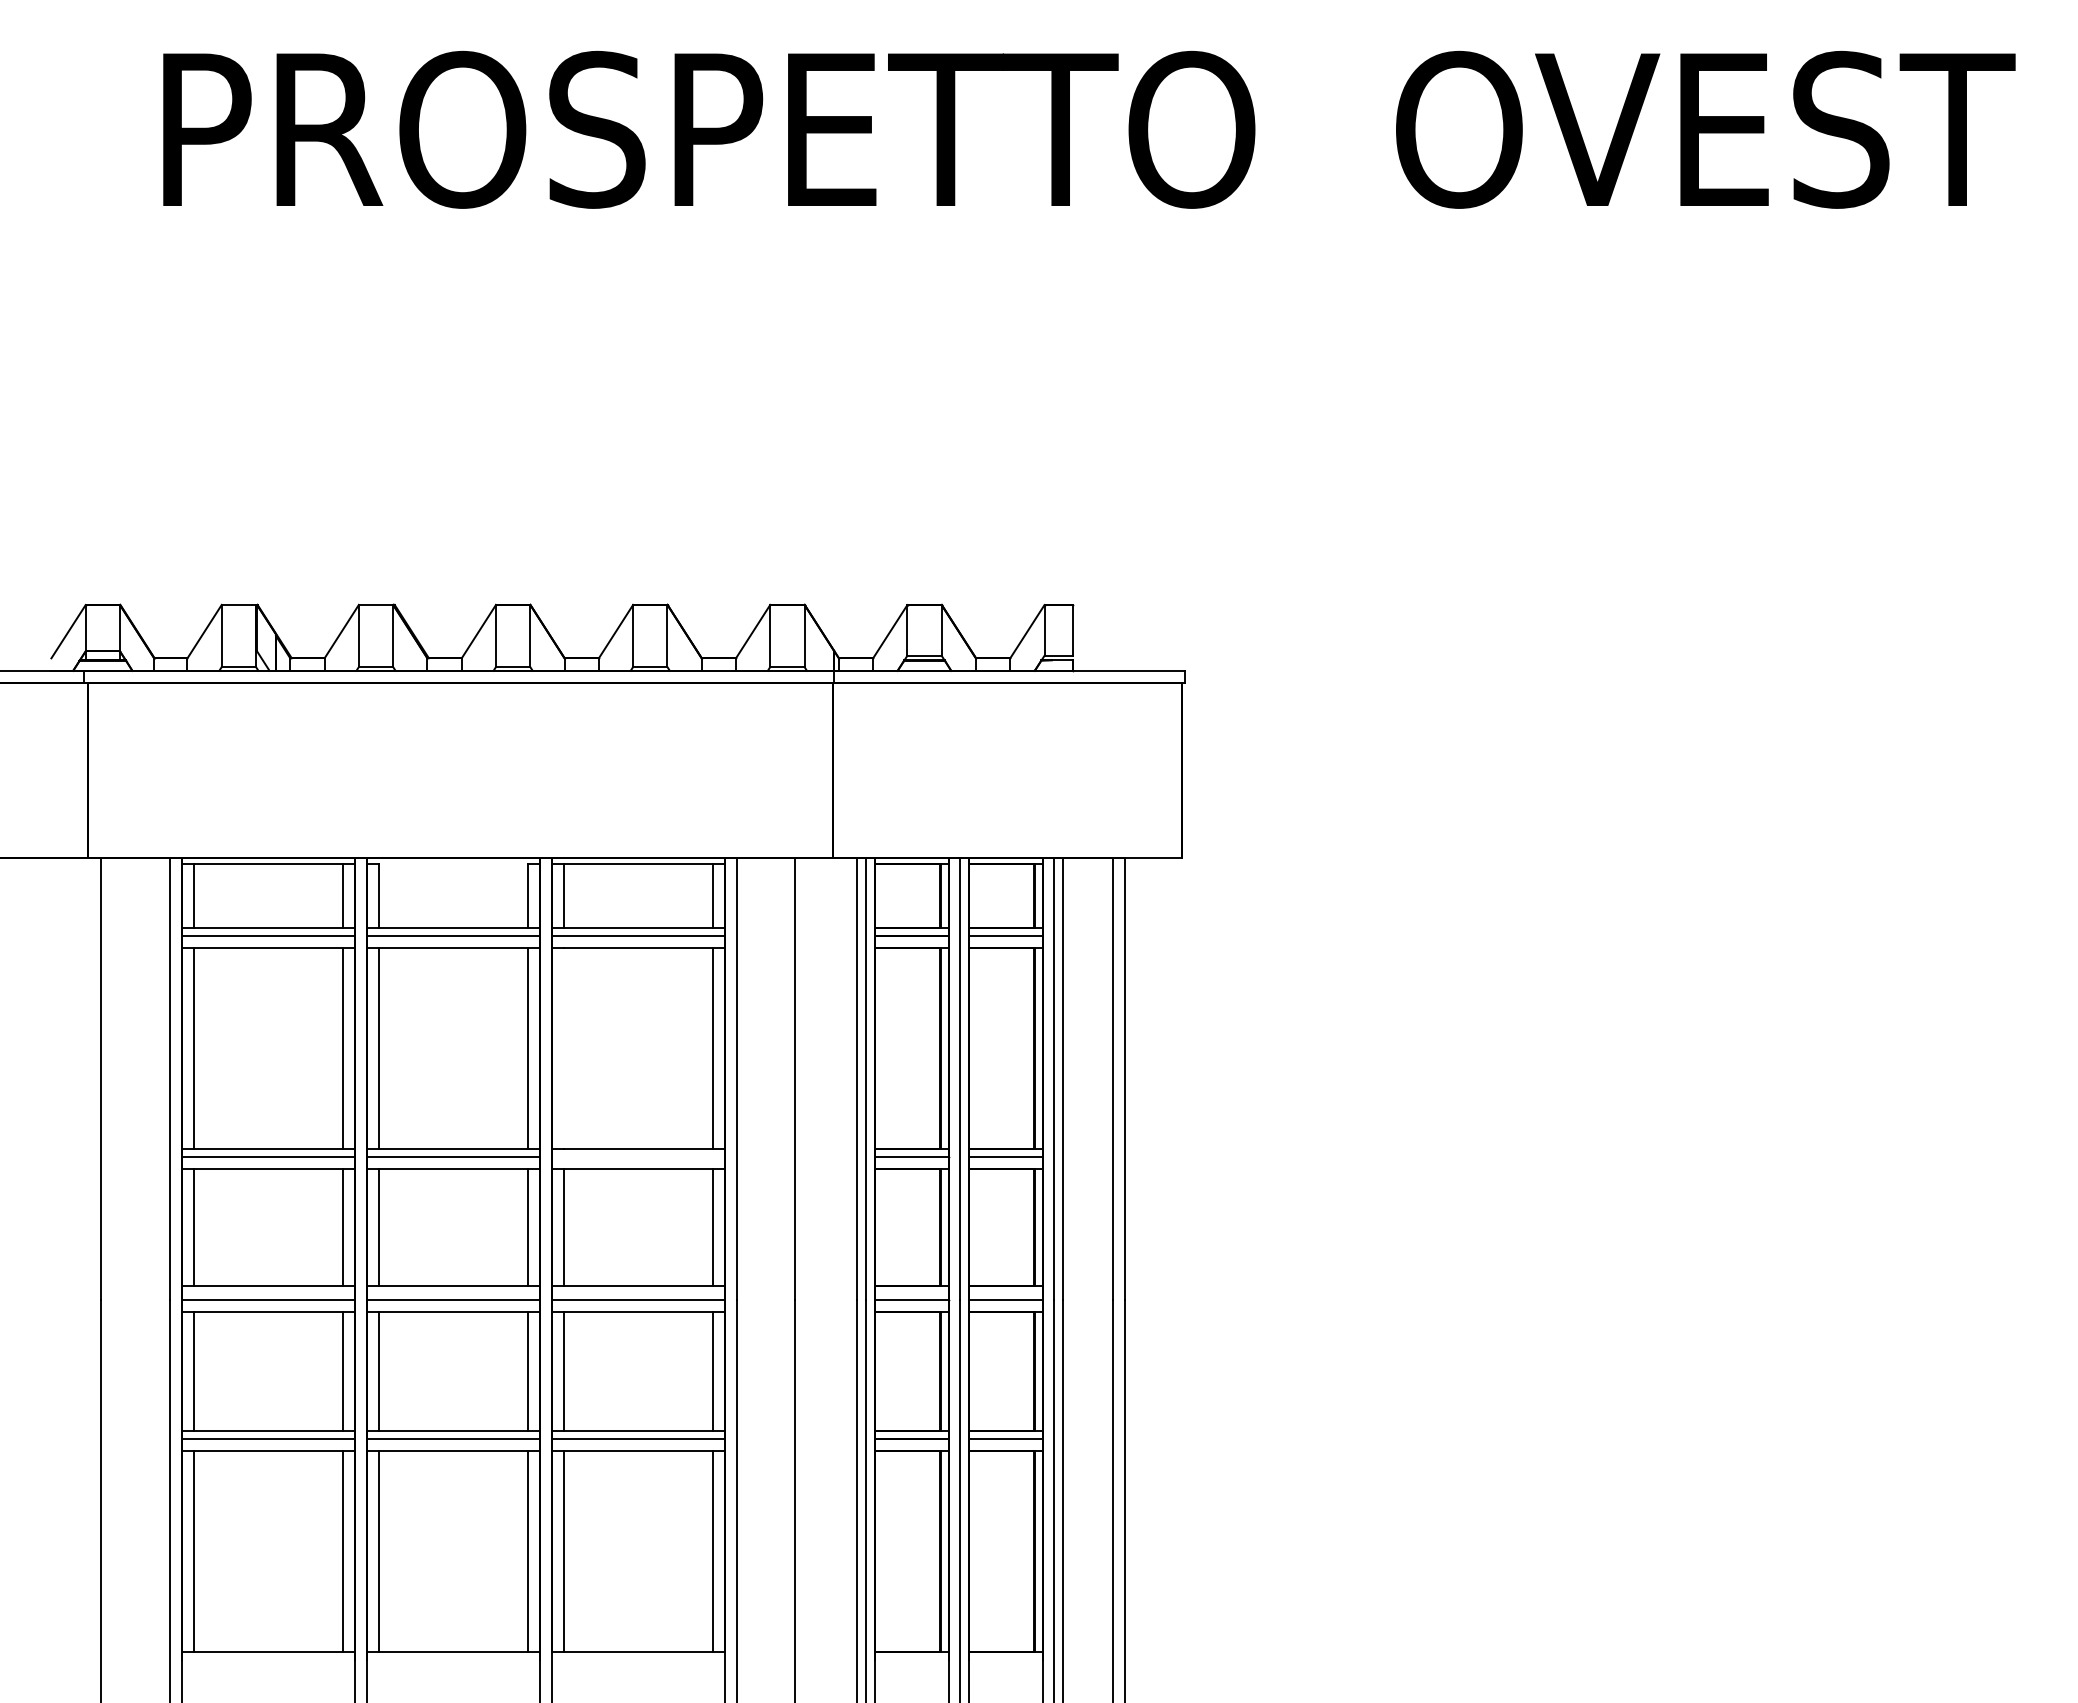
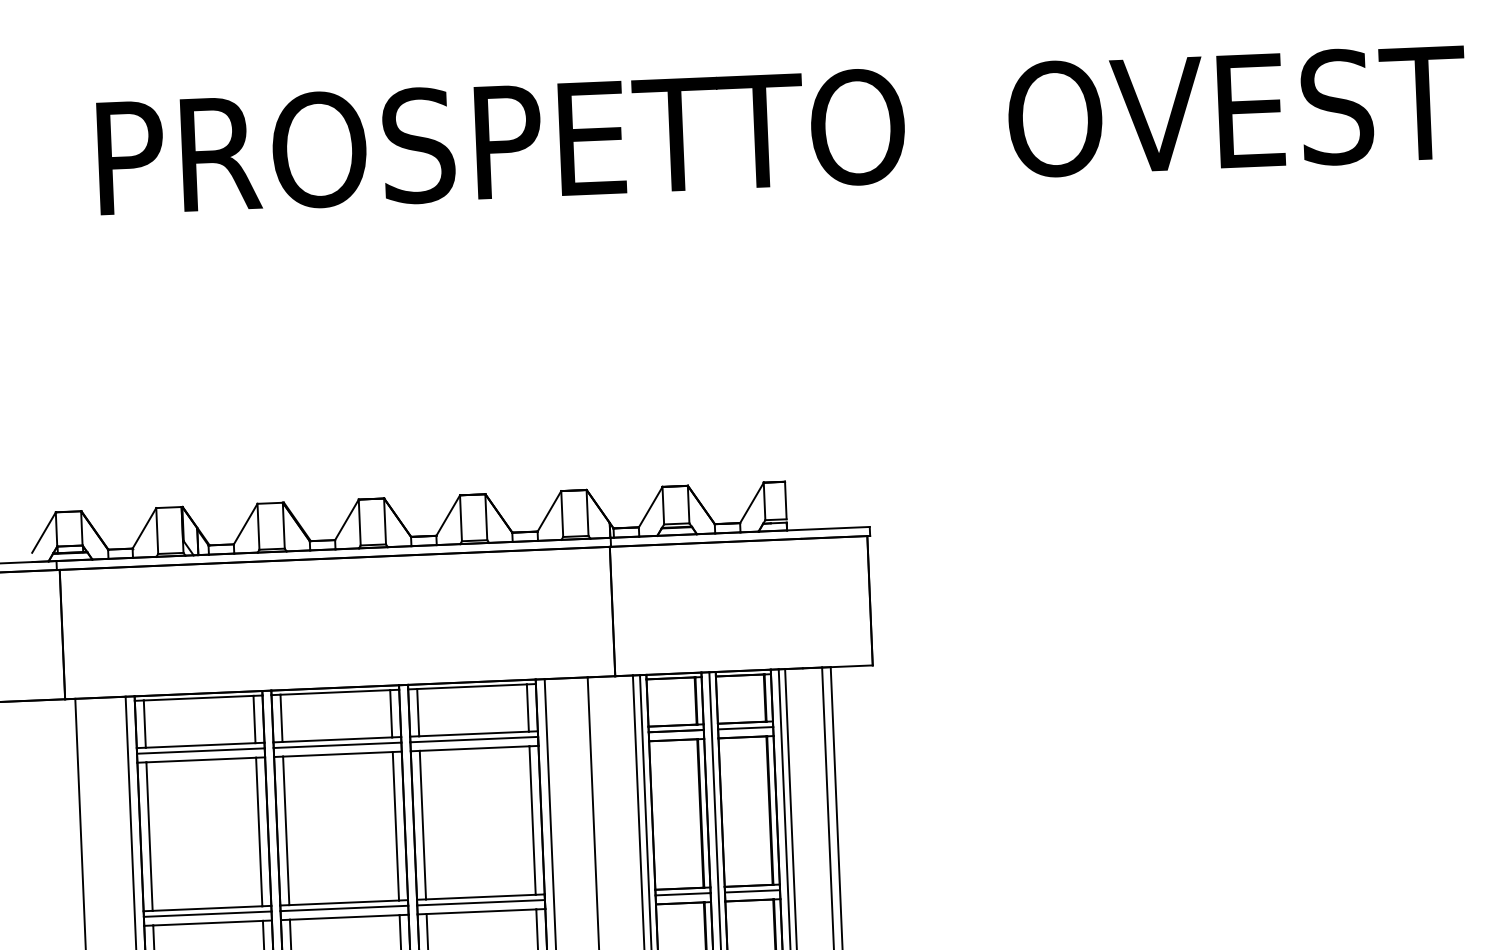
line: (453, 864) -> (335, 692), added
line: (564, 1048) -> (423, 825), added
line: (638, 1156) -> (481, 902), added

